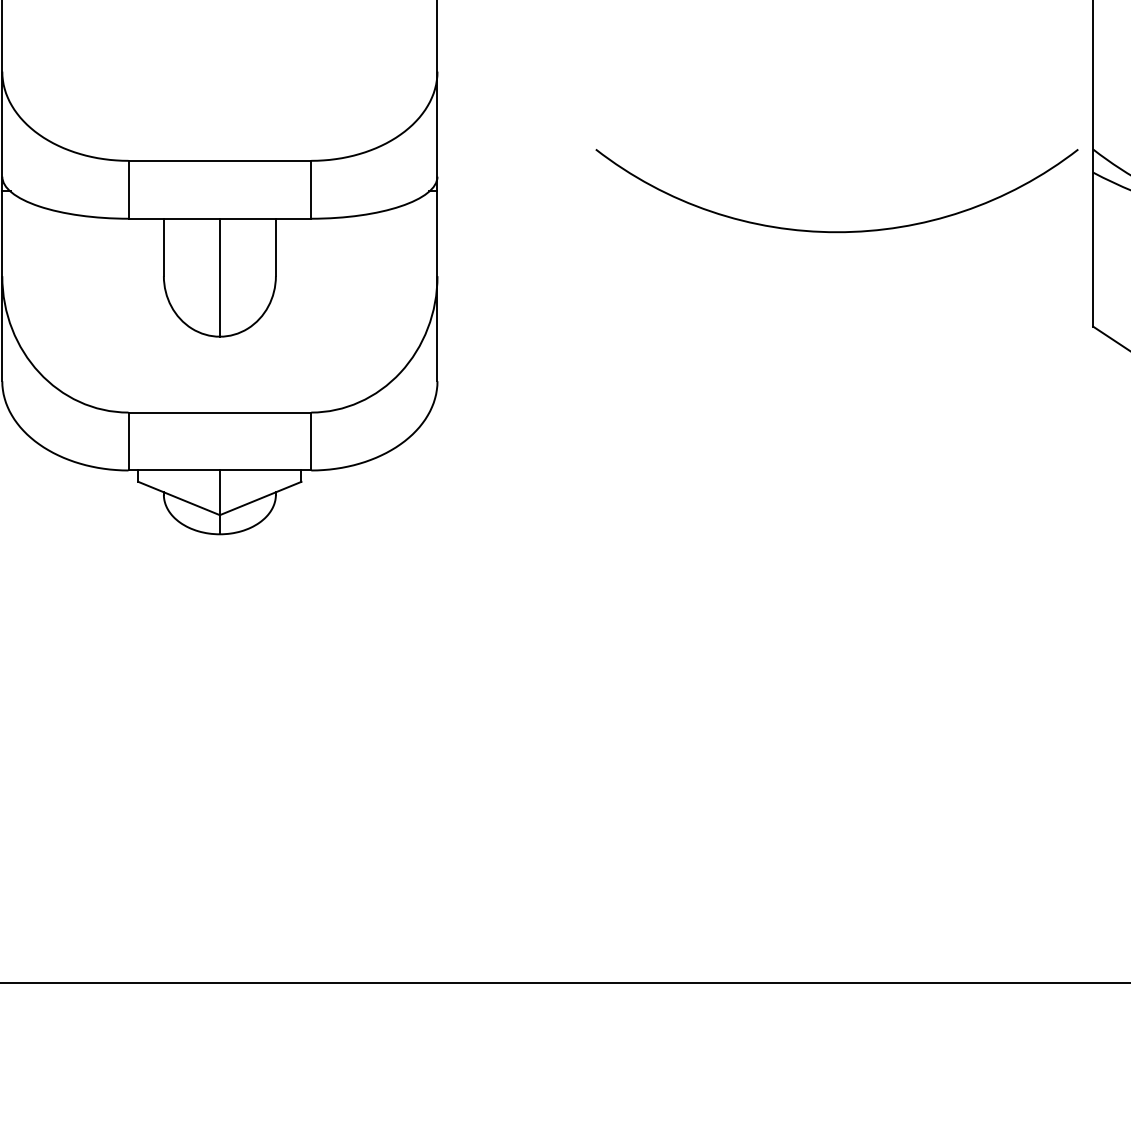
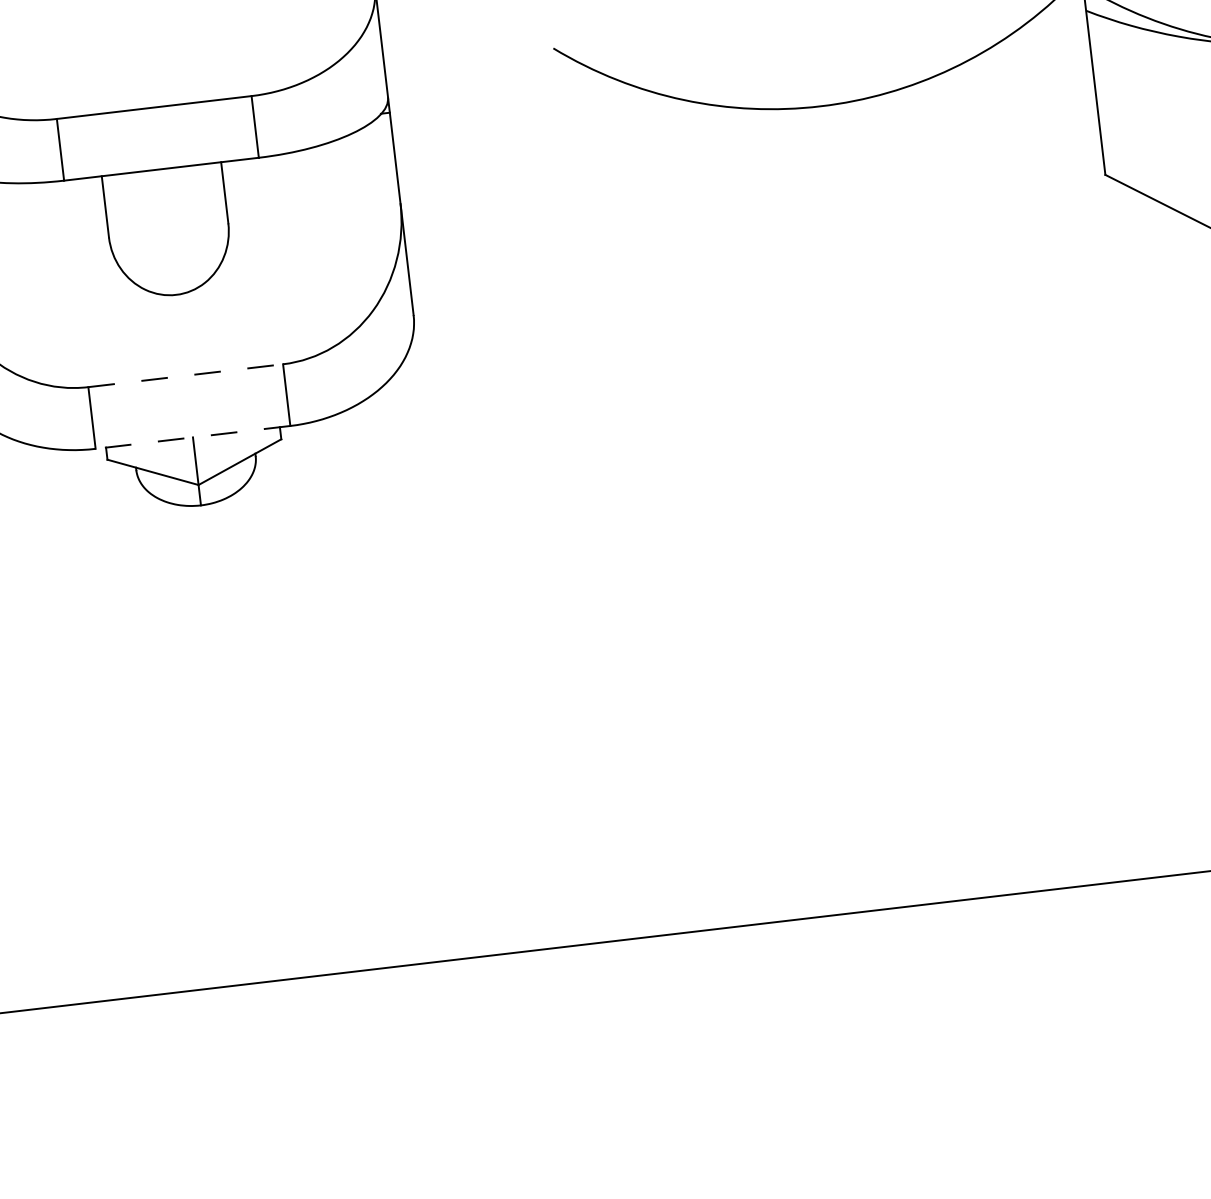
line: (219, 277) -> (168, 231), removed
line: (220, 412) -> (186, 375), solid -> dashed
line: (219, 470) -> (192, 437), solid -> dashed

